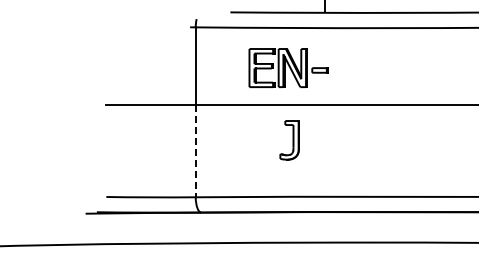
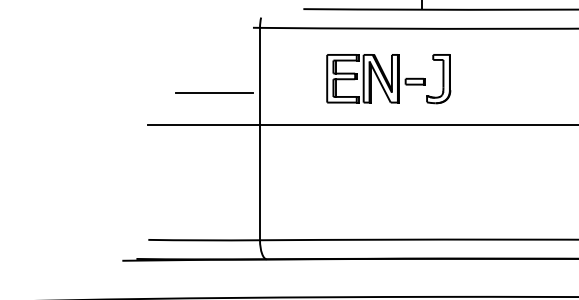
line: (159, 79) -> (214, 93), added
part: (289, 140) -> (438, 79), moved
line: (195, 151) -> (259, 183), dashed -> solid

